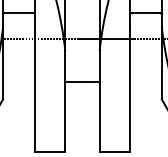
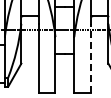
line: (129, 88) -> (90, 57), solid -> dashed

